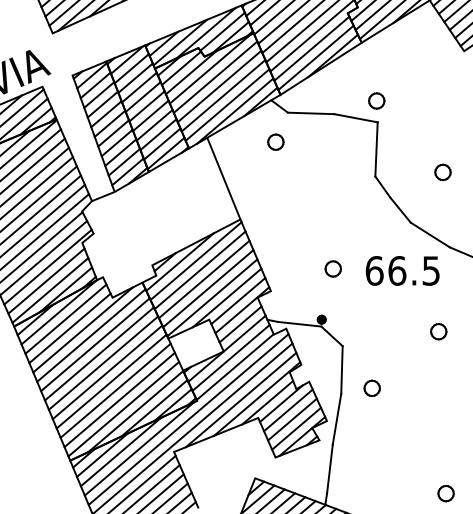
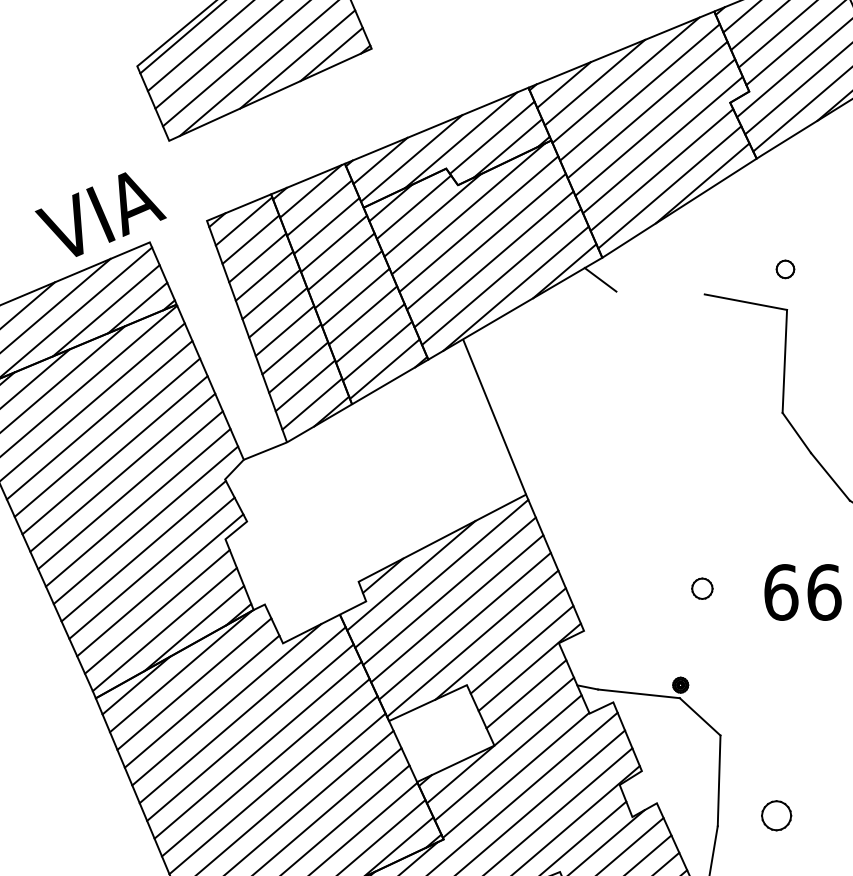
part: (376, 100) -> (784, 268), size x0.6
line: (310, 113) -> (659, 293), removed
part: (275, 141) -> (592, 346), removed
part: (332, 268) -> (701, 587), size x0.7

